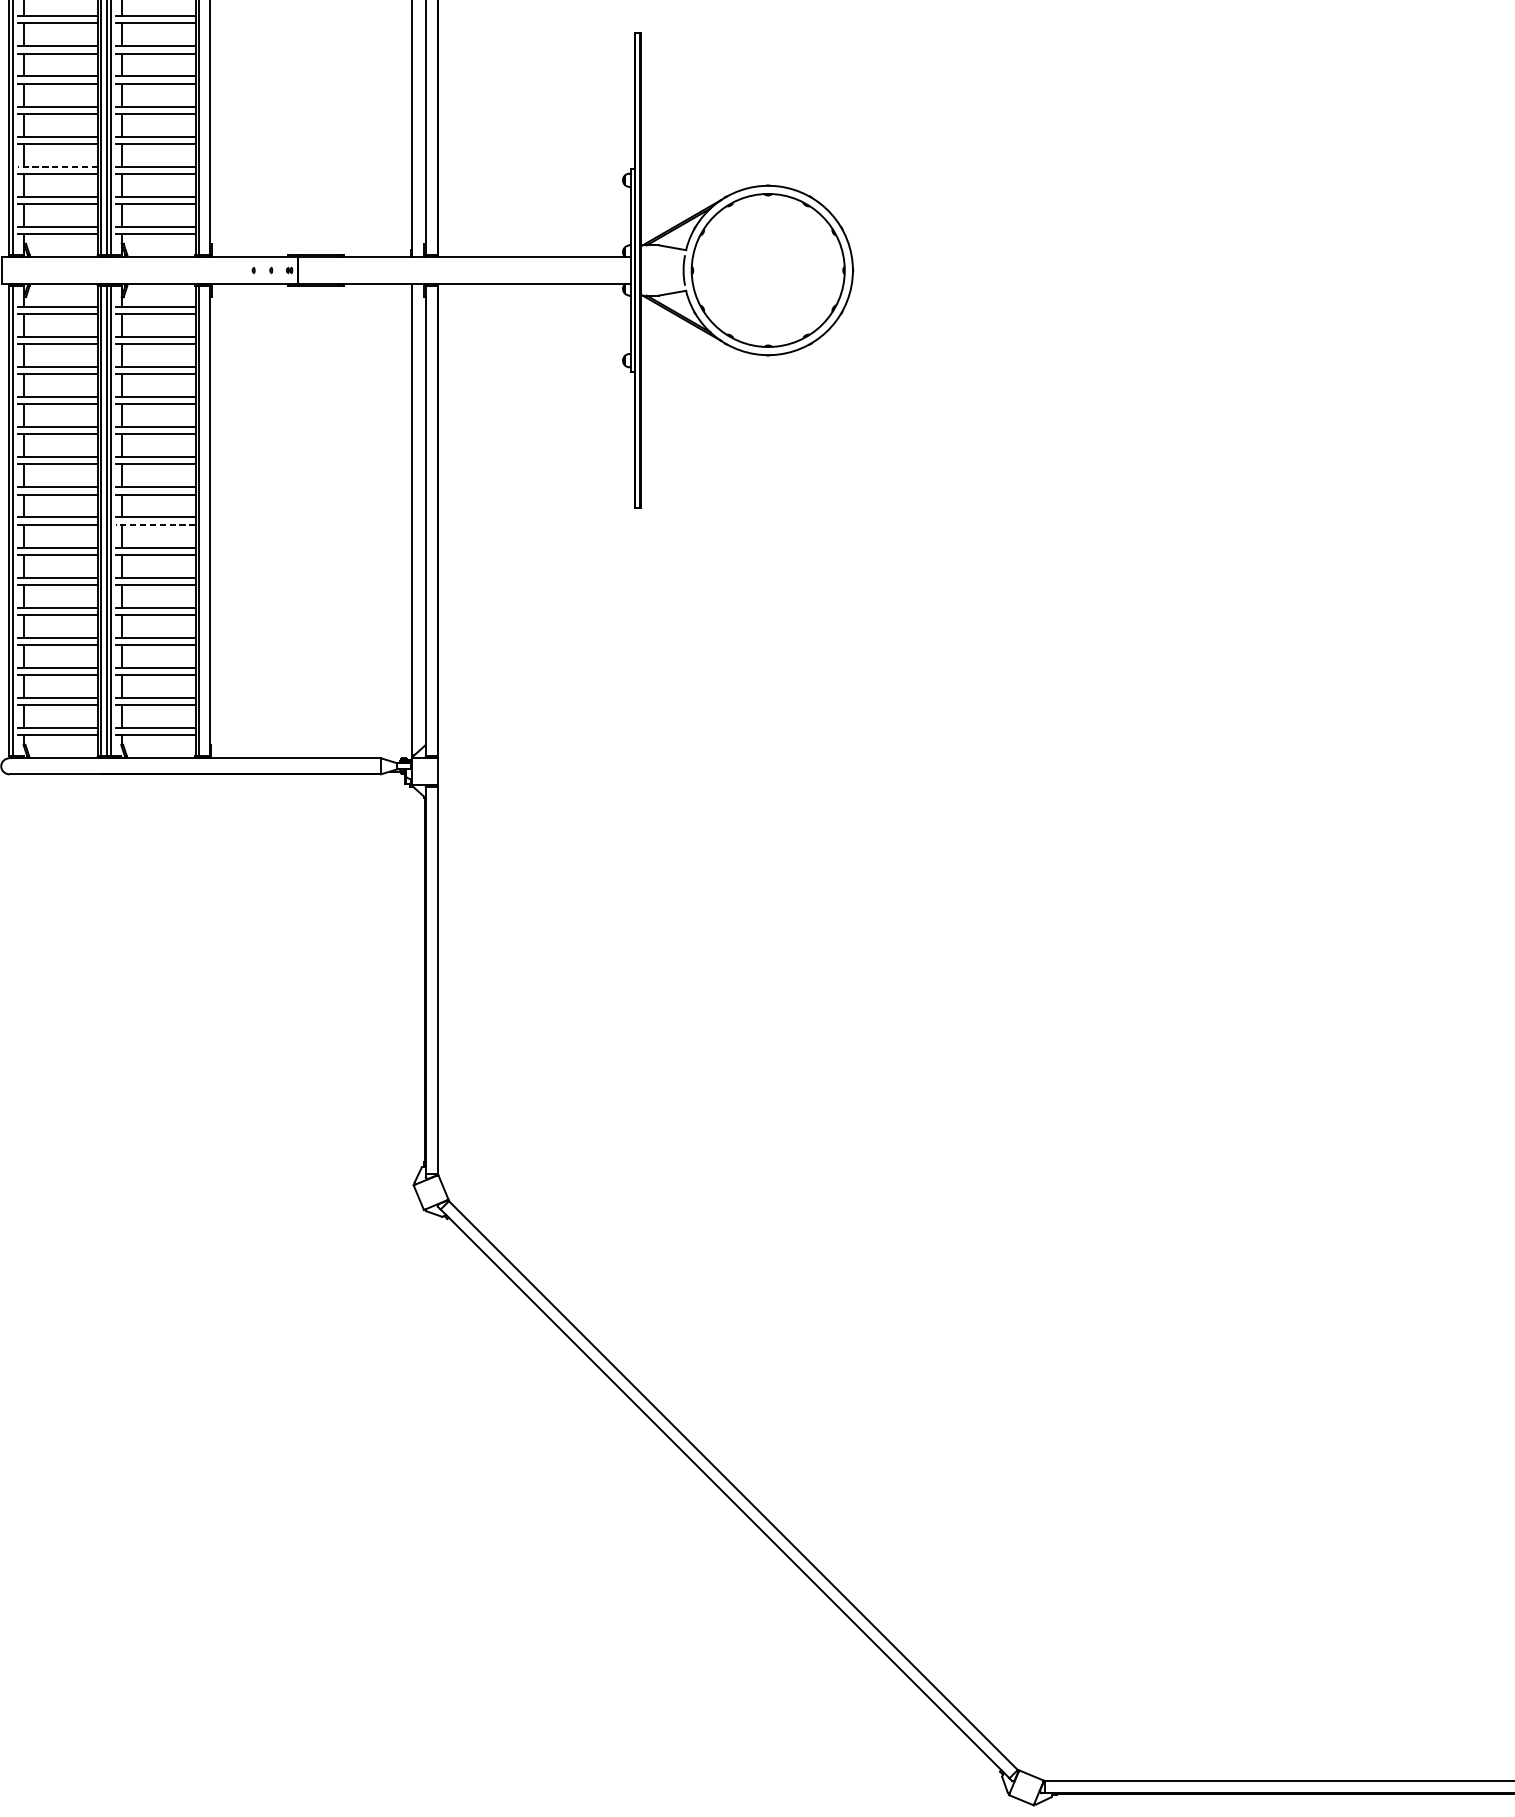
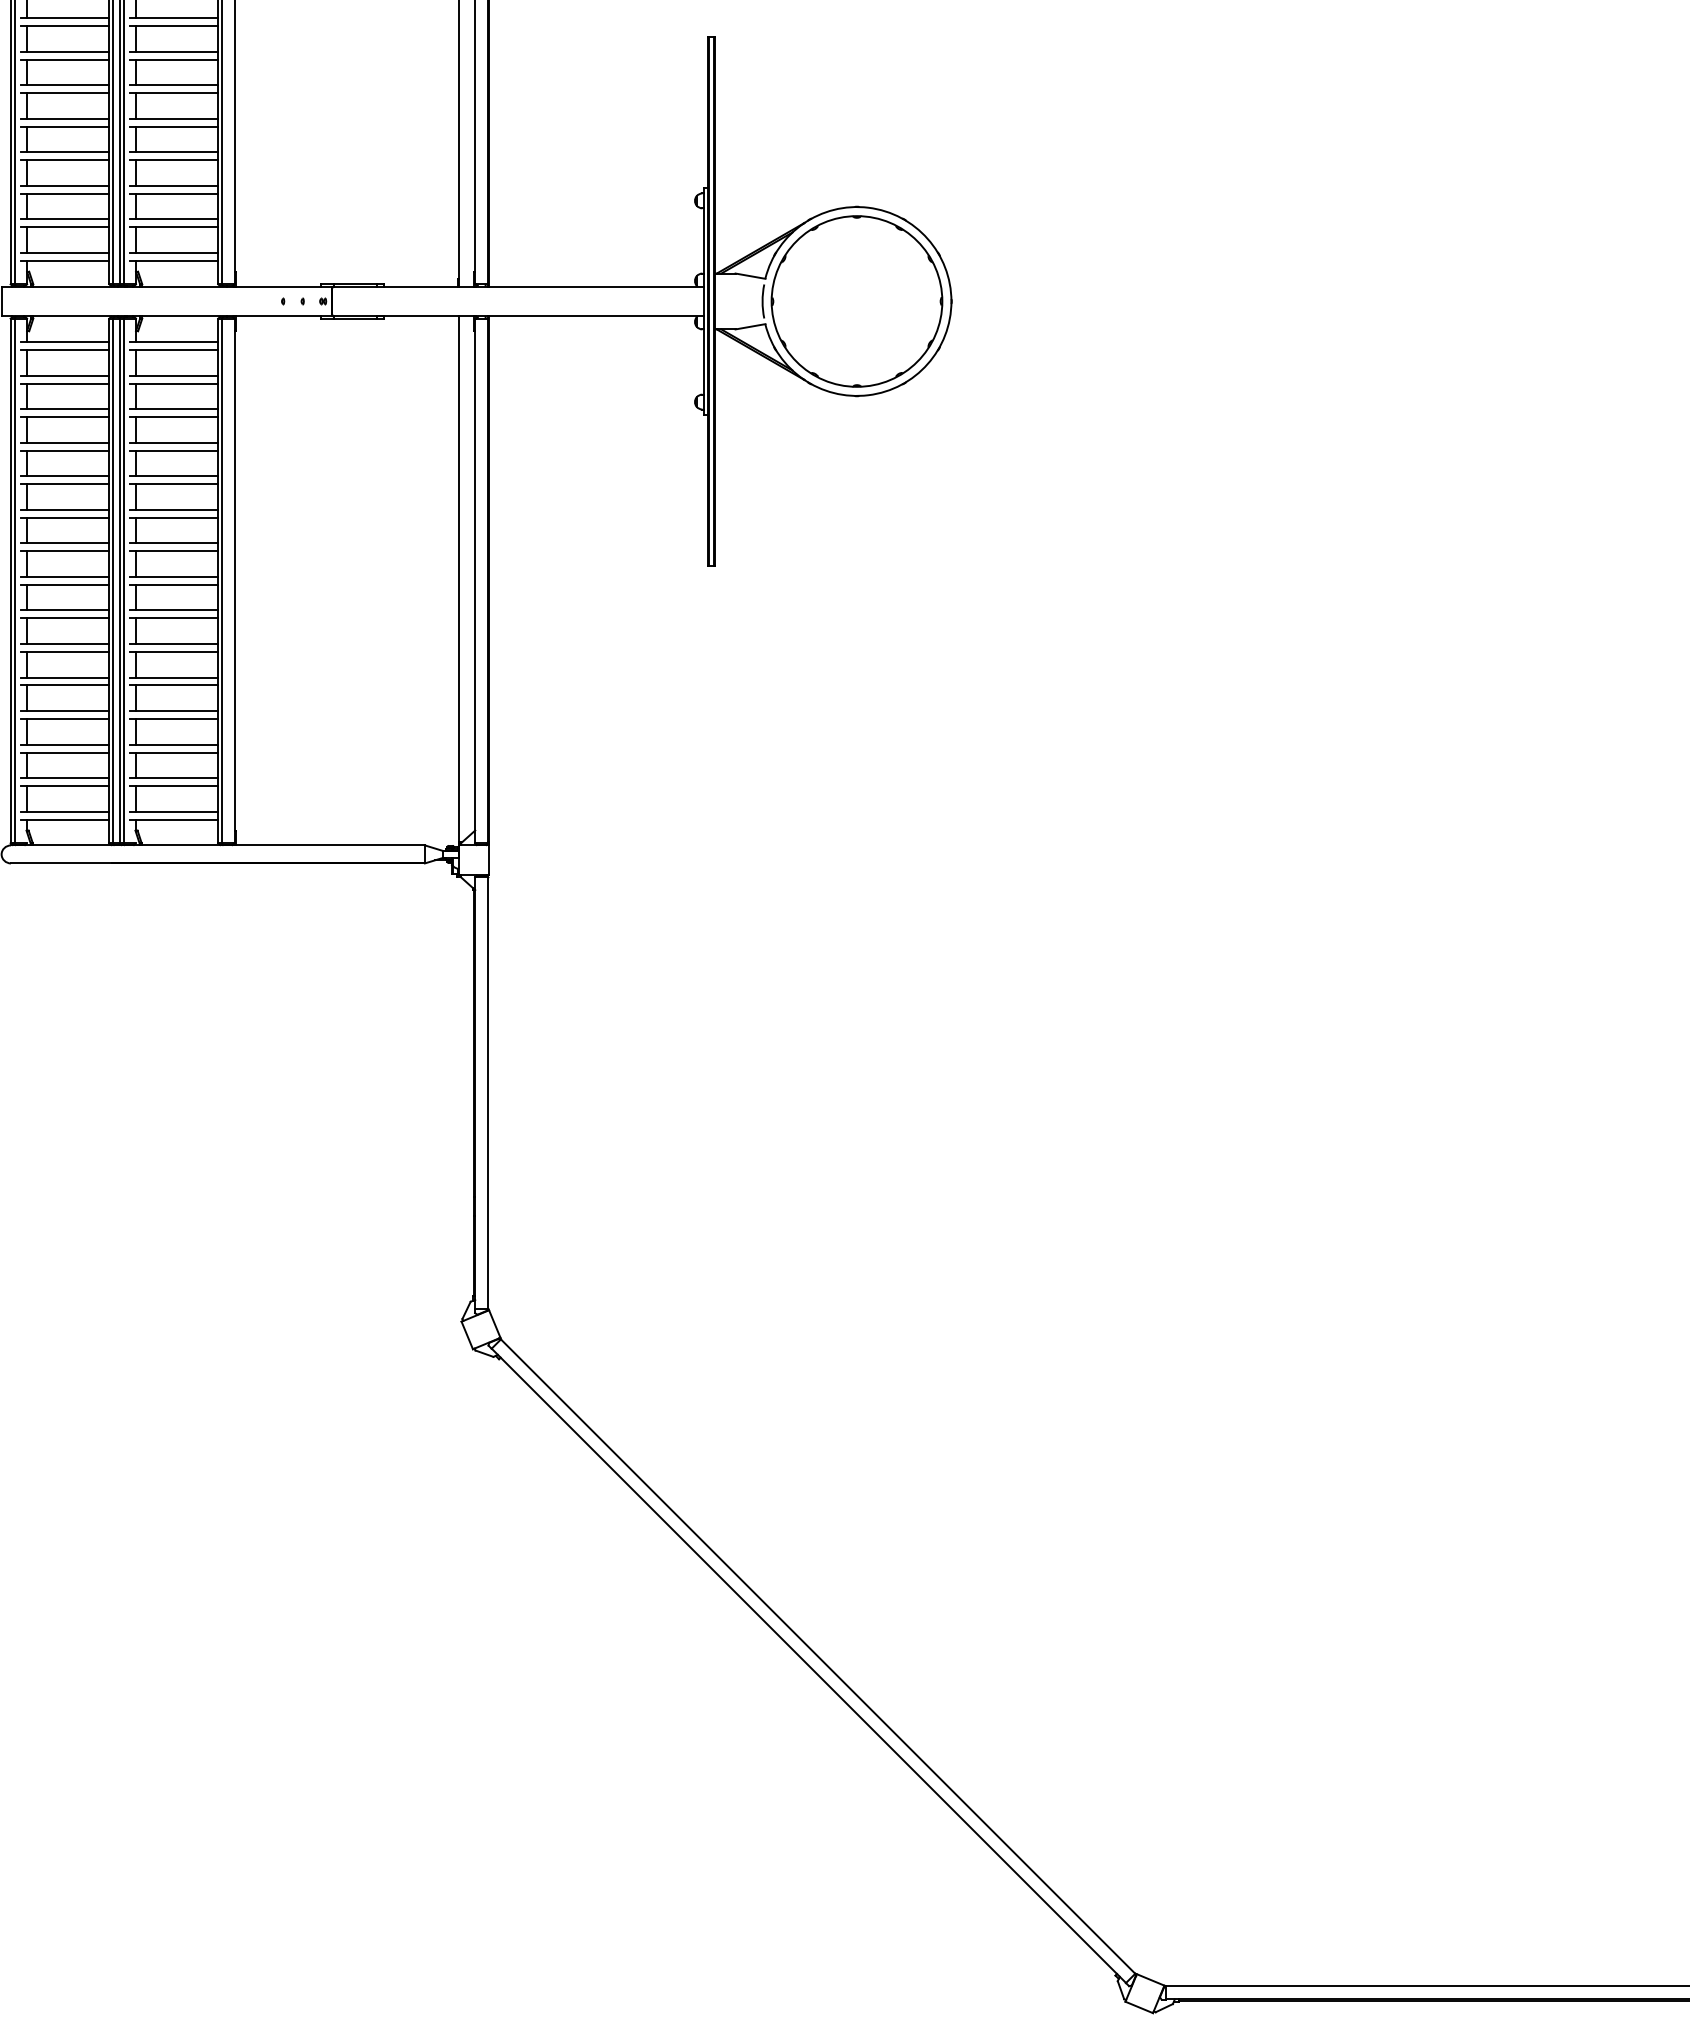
line: (57, 166) -> (64, 185), dashed -> solid
line: (155, 524) -> (173, 584), dashed -> solid

